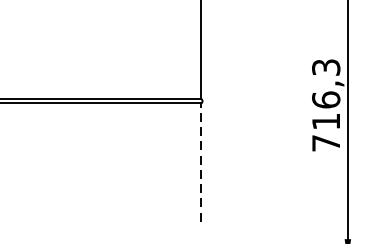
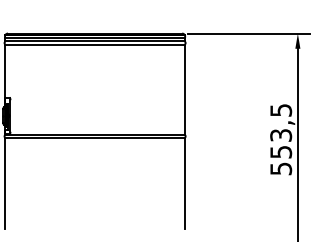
text: (326, 105) -> (281, 139), 716,3 -> 553,5
line: (201, 162) -> (184, 183), dashed -> solid

